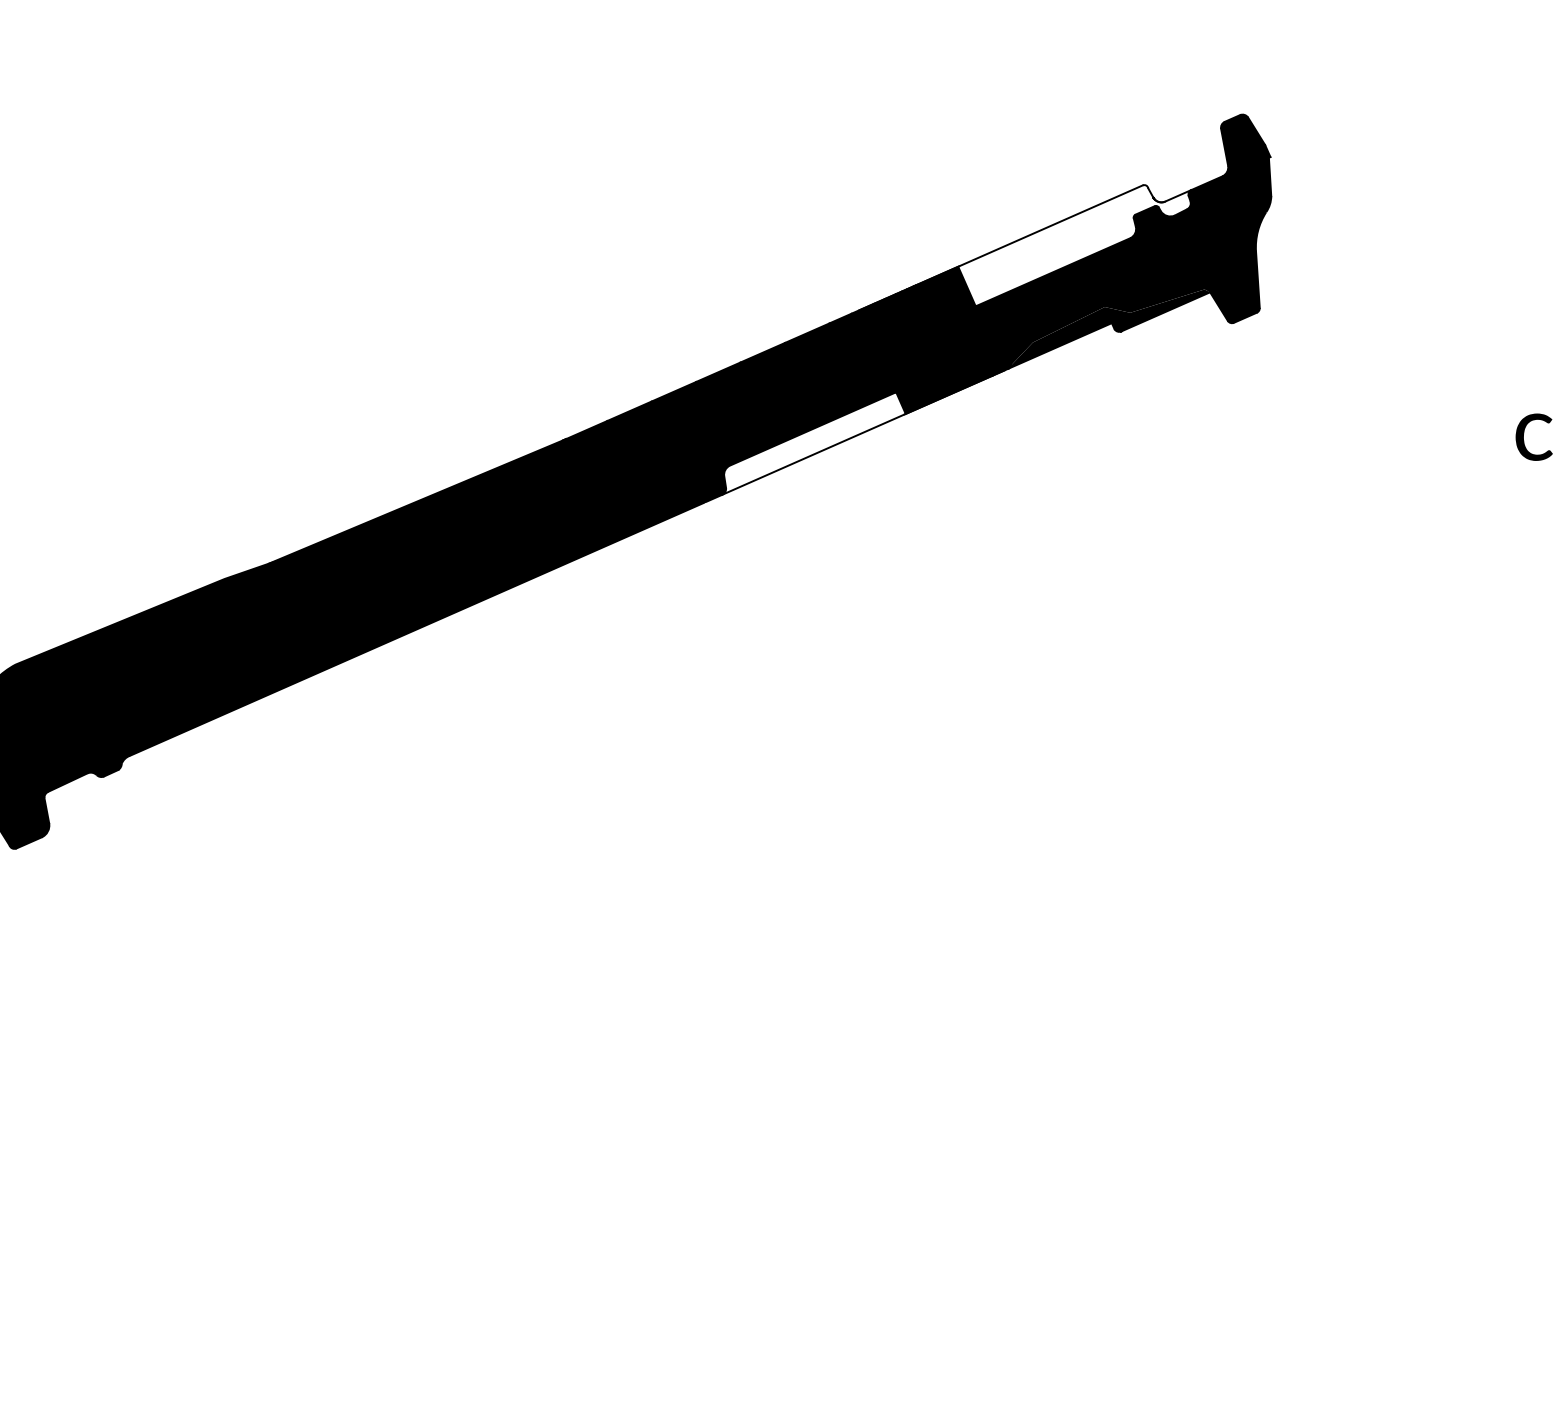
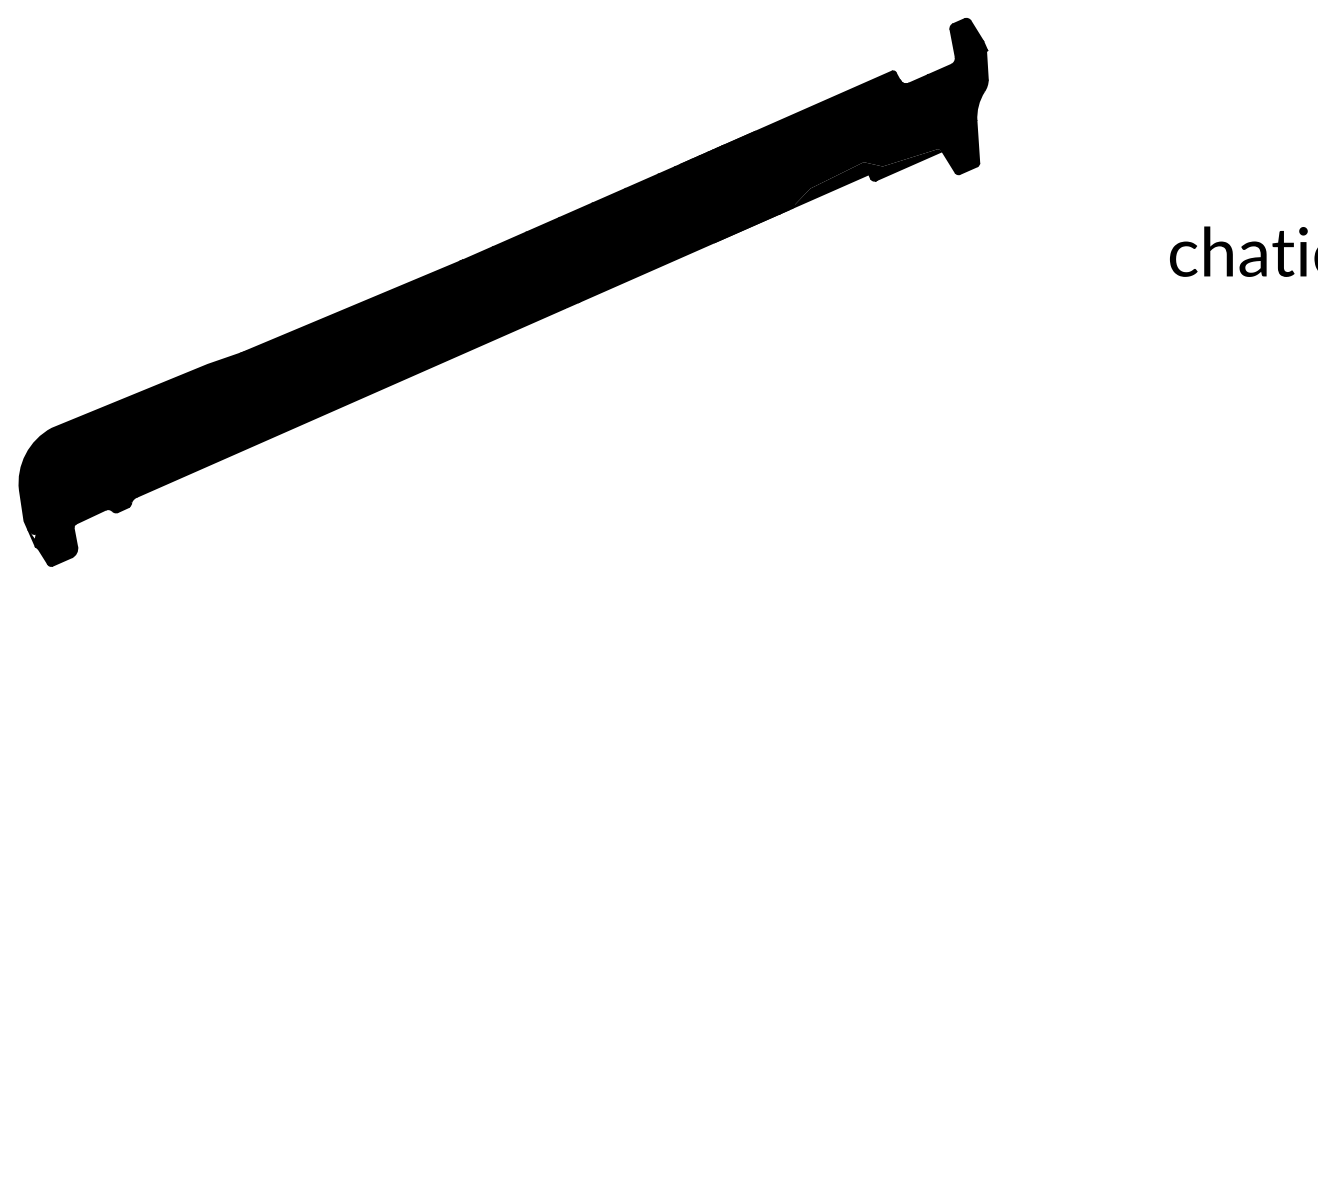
fill: (1025, 267) -> (804, 132), added
fill: (862, 421) -> (683, 247), added

